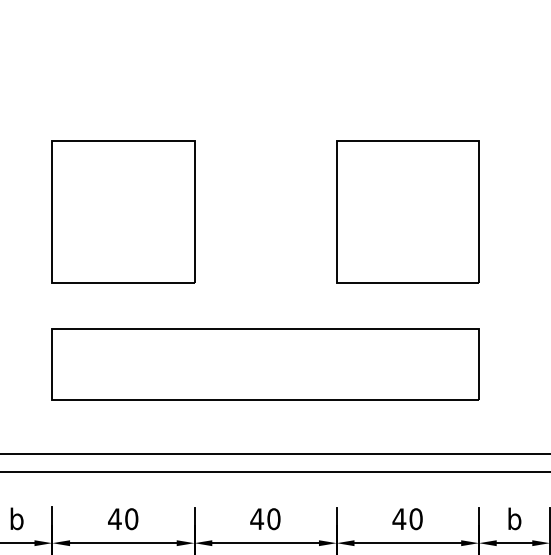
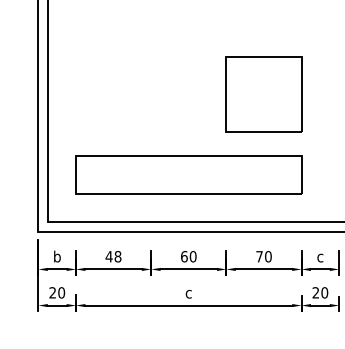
part: (123, 212) -> (113, 94), removed
text: (130, 518) -> (117, 256), 40 -> 48
text: (255, 518) -> (183, 256), 40 -> 60
text: (399, 518) -> (259, 256), 40 -> 70
text: (514, 518) -> (320, 256), b -> c

